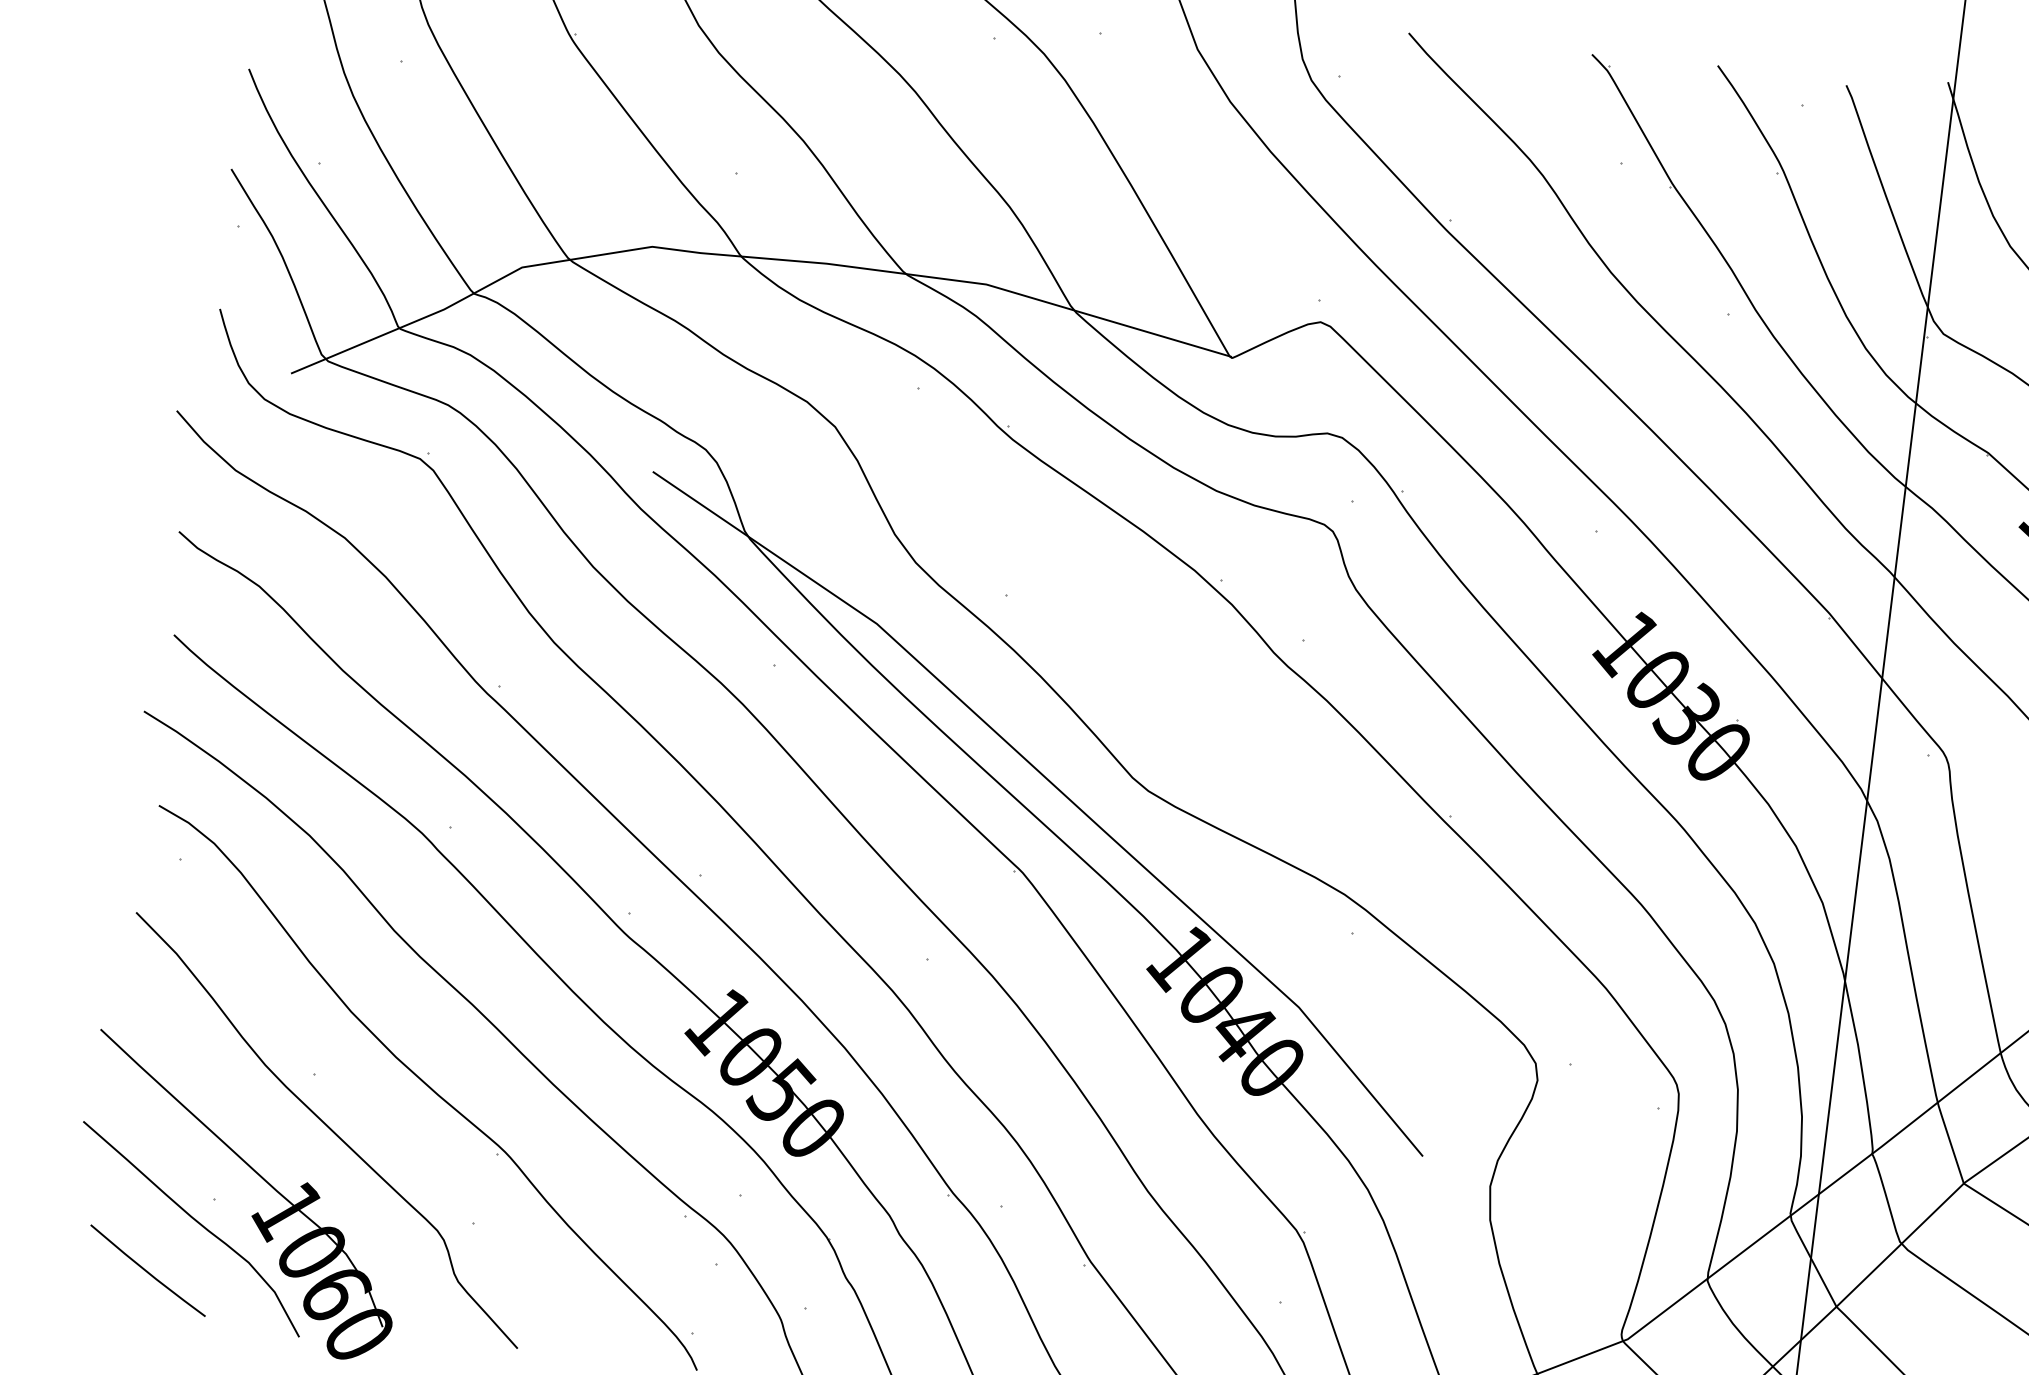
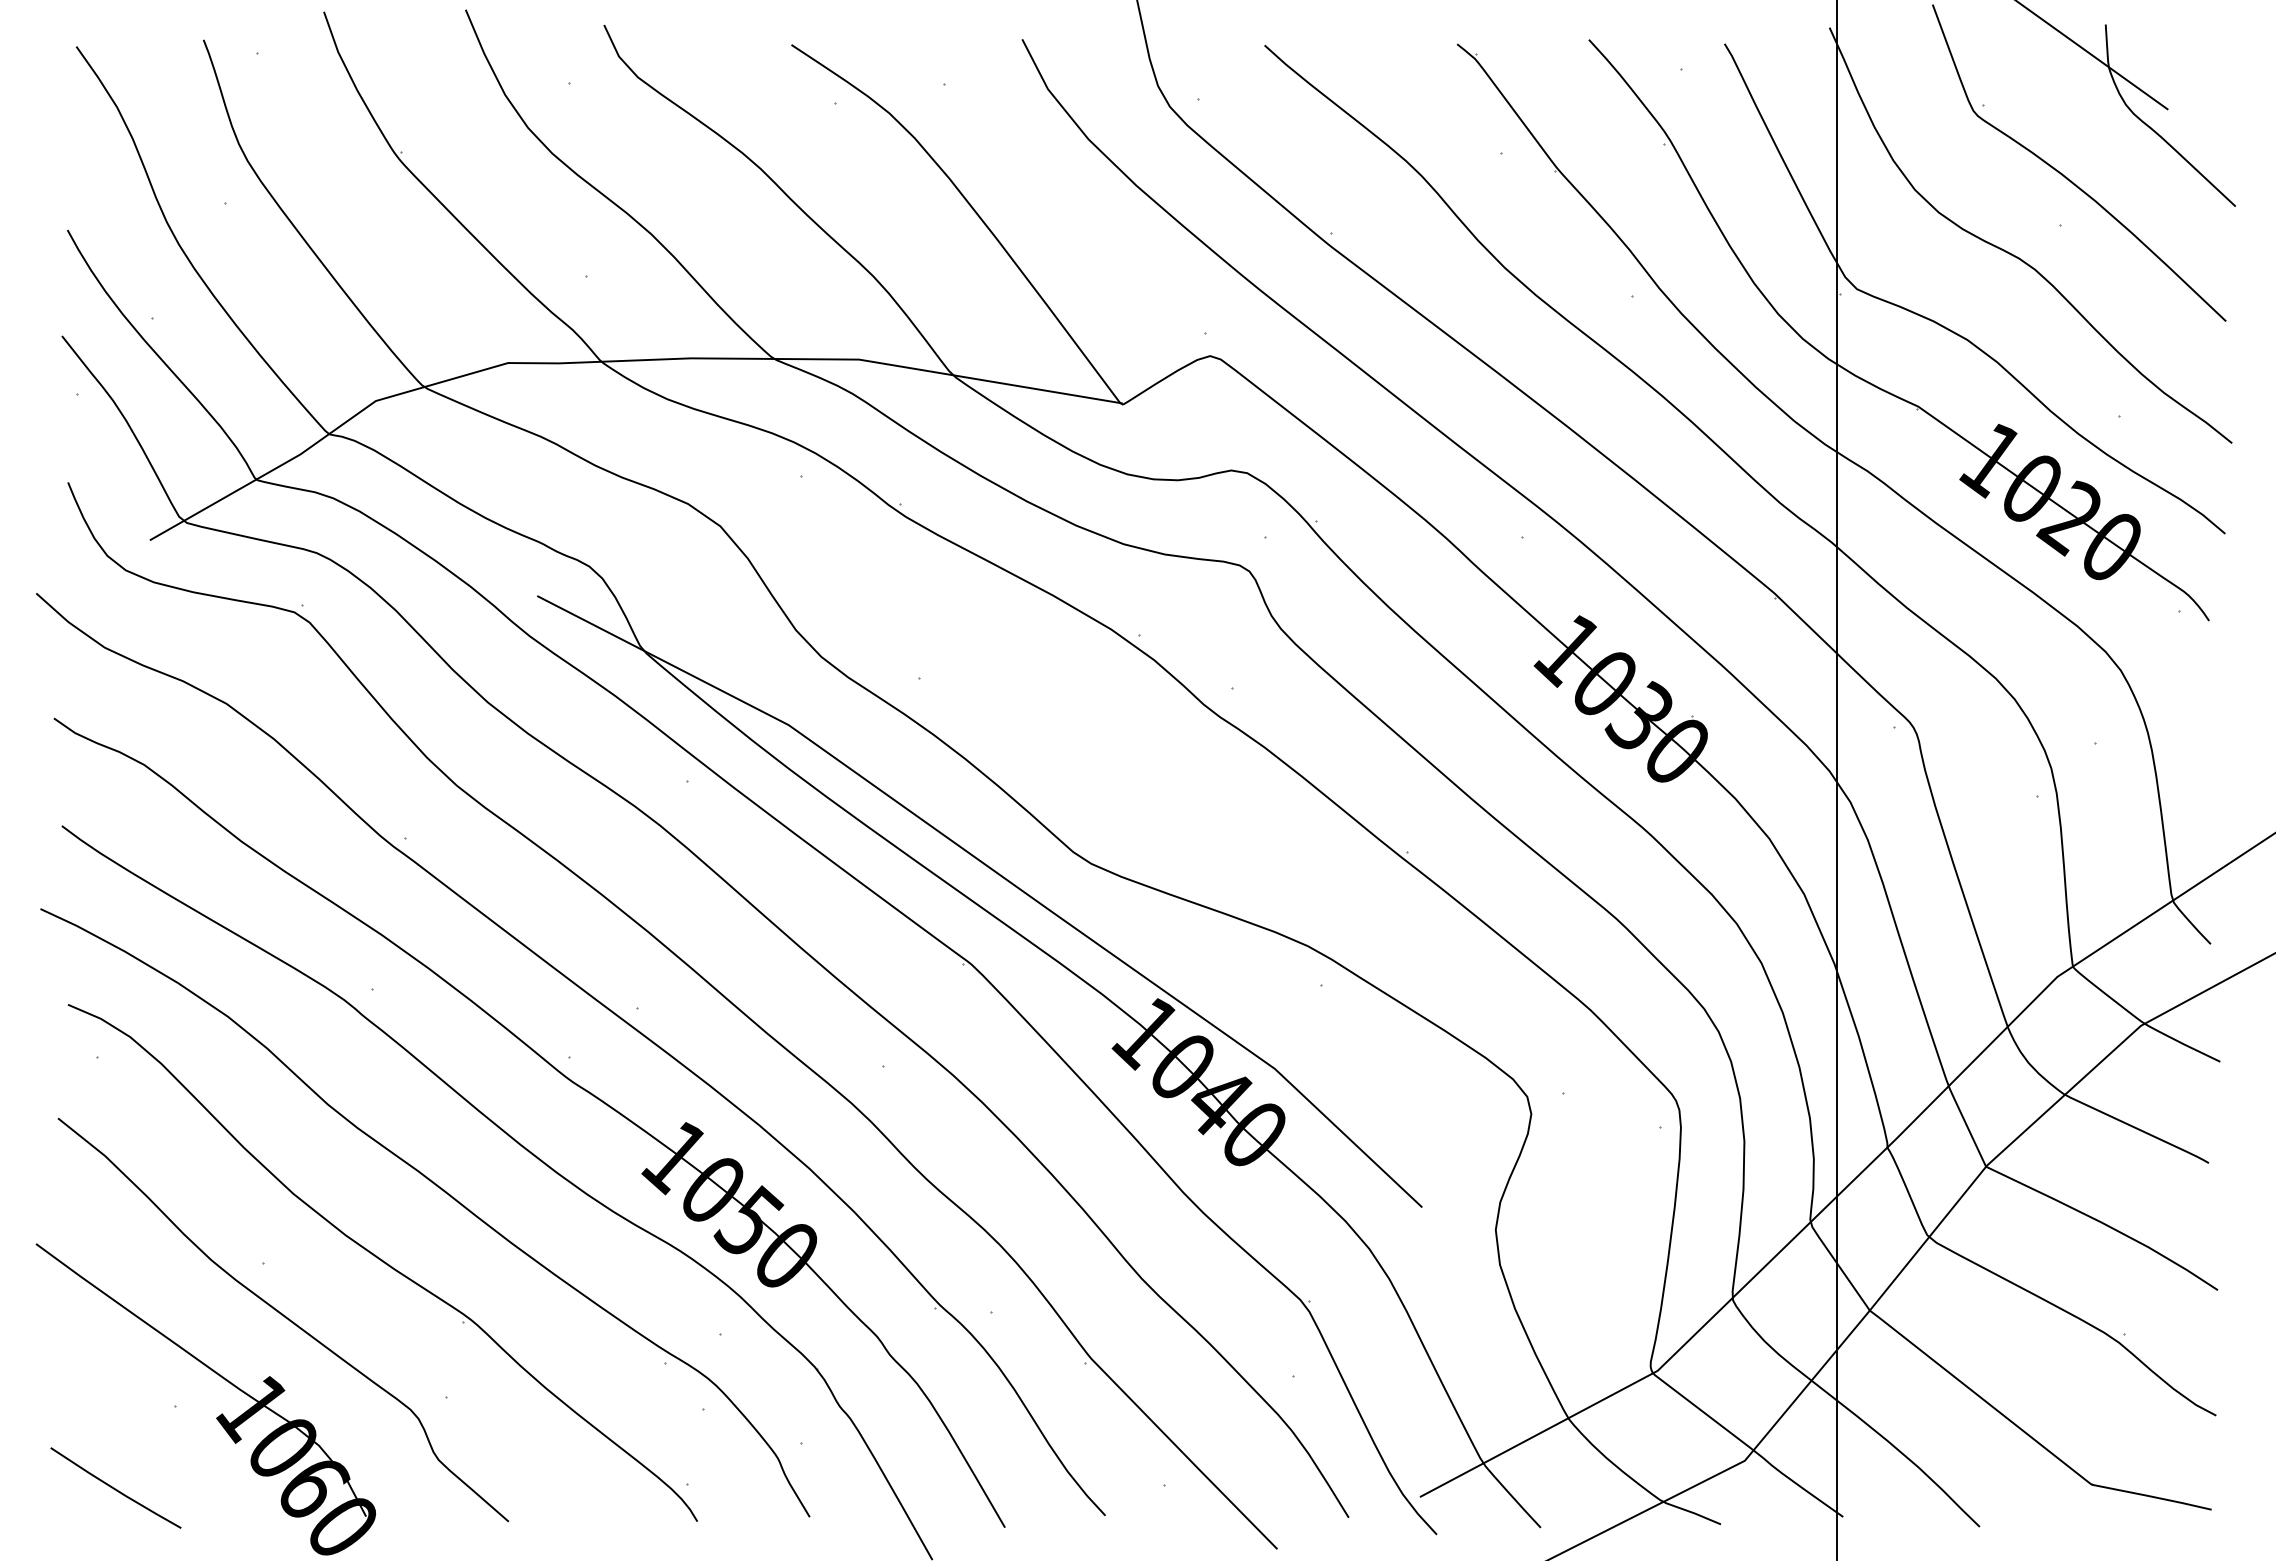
curve: (196, 1222) -> (159, 1431), removed

